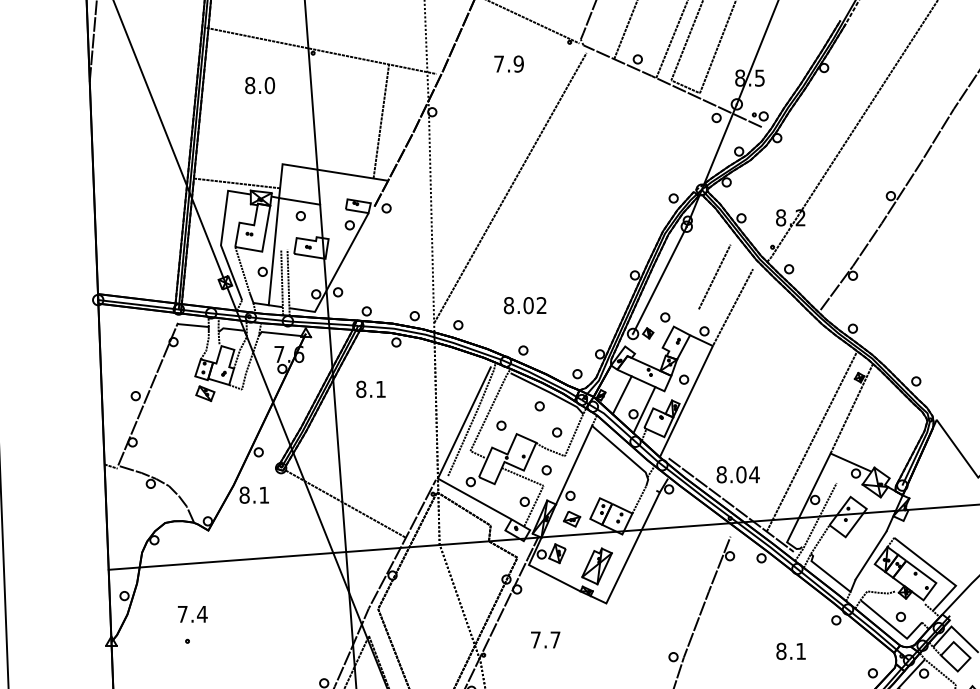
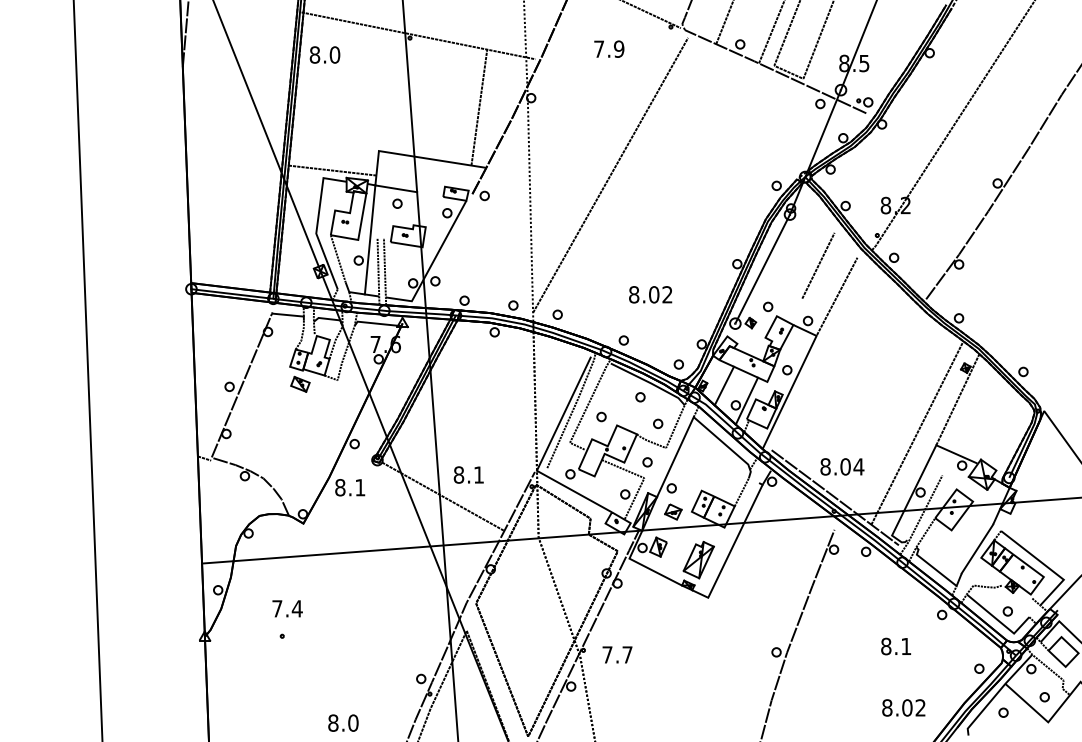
text: (259, 85) -> (324, 54), moved
text: (525, 305) -> (650, 294), moved
text: (370, 388) -> (468, 474), moved
text: (545, 639) -> (617, 654), moved

